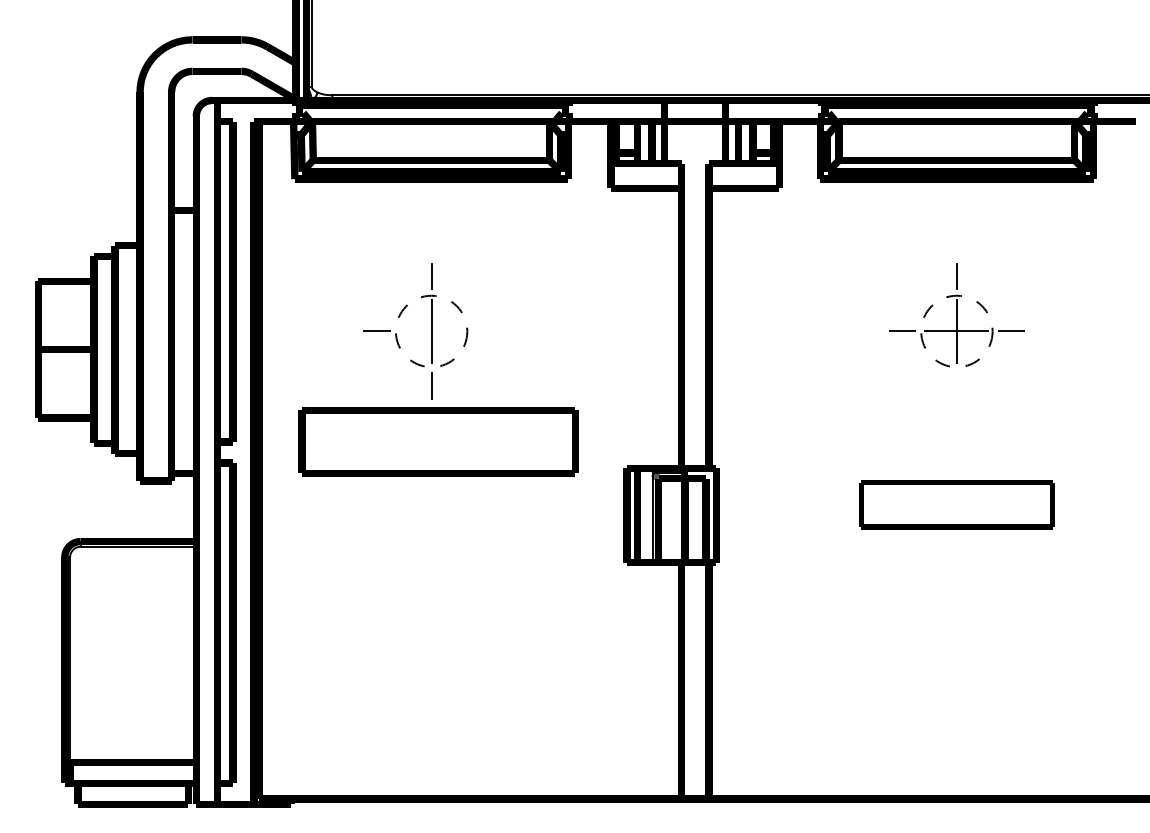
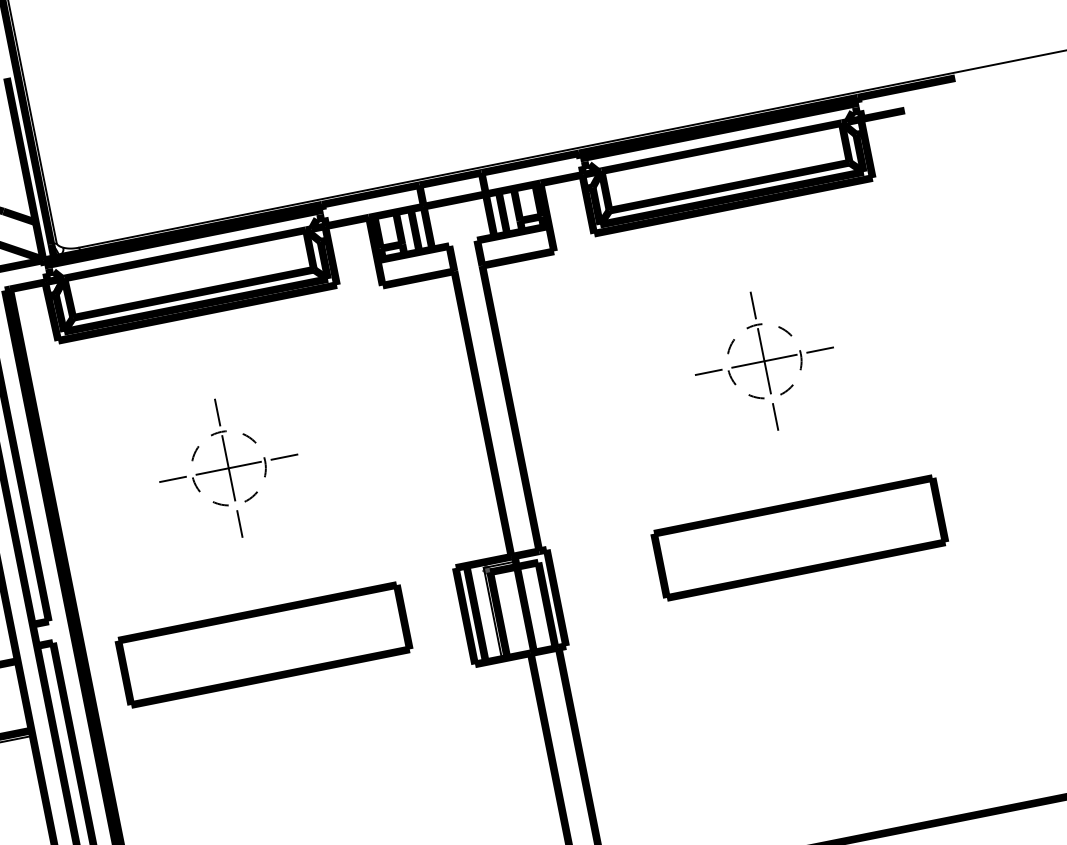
line: (431, 331) -> (228, 468), added
line: (485, 331) -> (283, 457), added
line: (956, 385) -> (775, 416), added
part: (438, 441) -> (263, 644), moved
part: (956, 504) -> (799, 537), size x1.43

